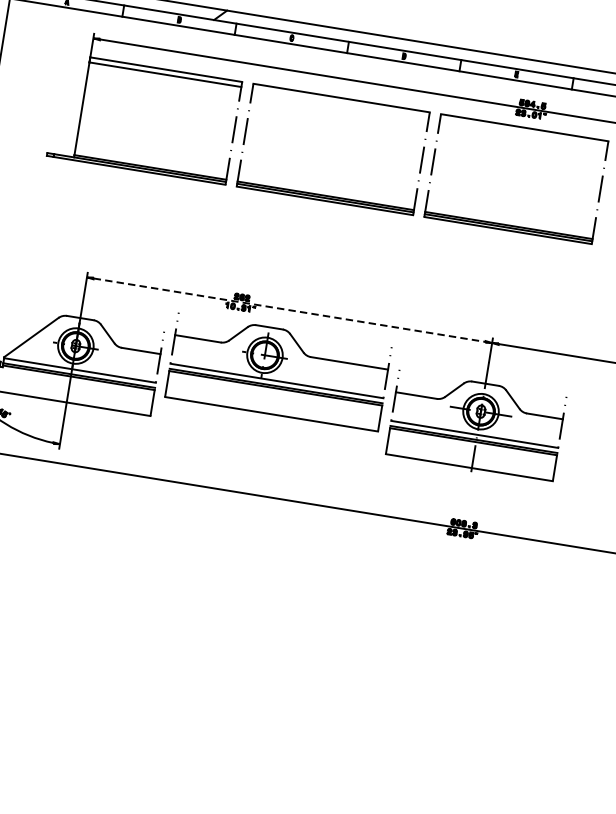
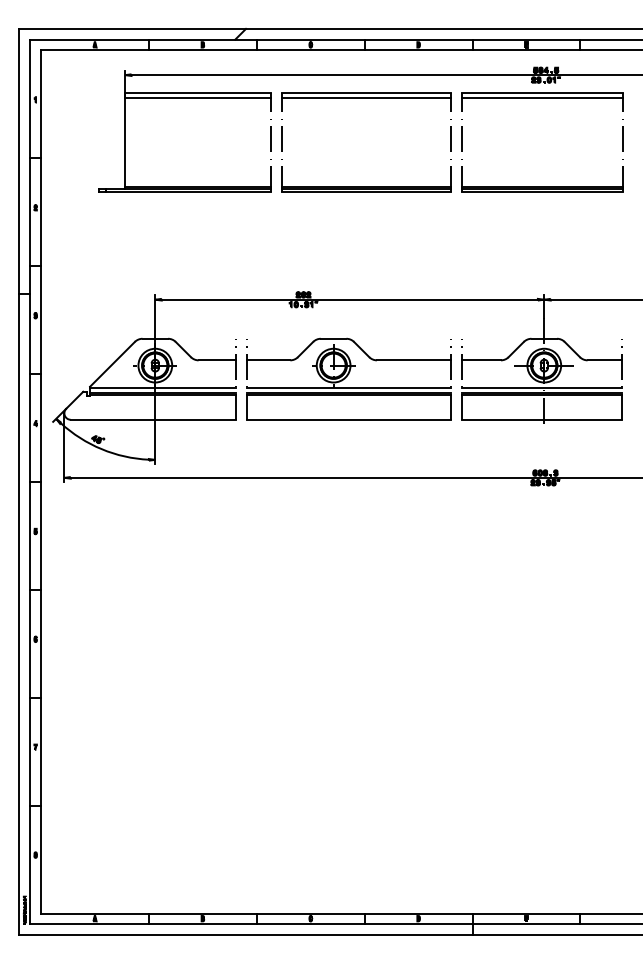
line: (340, 103) -> (366, 98), added
line: (523, 132) -> (541, 98), added
line: (290, 310) -> (350, 299), dashed -> solid
part: (278, 371) -> (348, 378), moved

